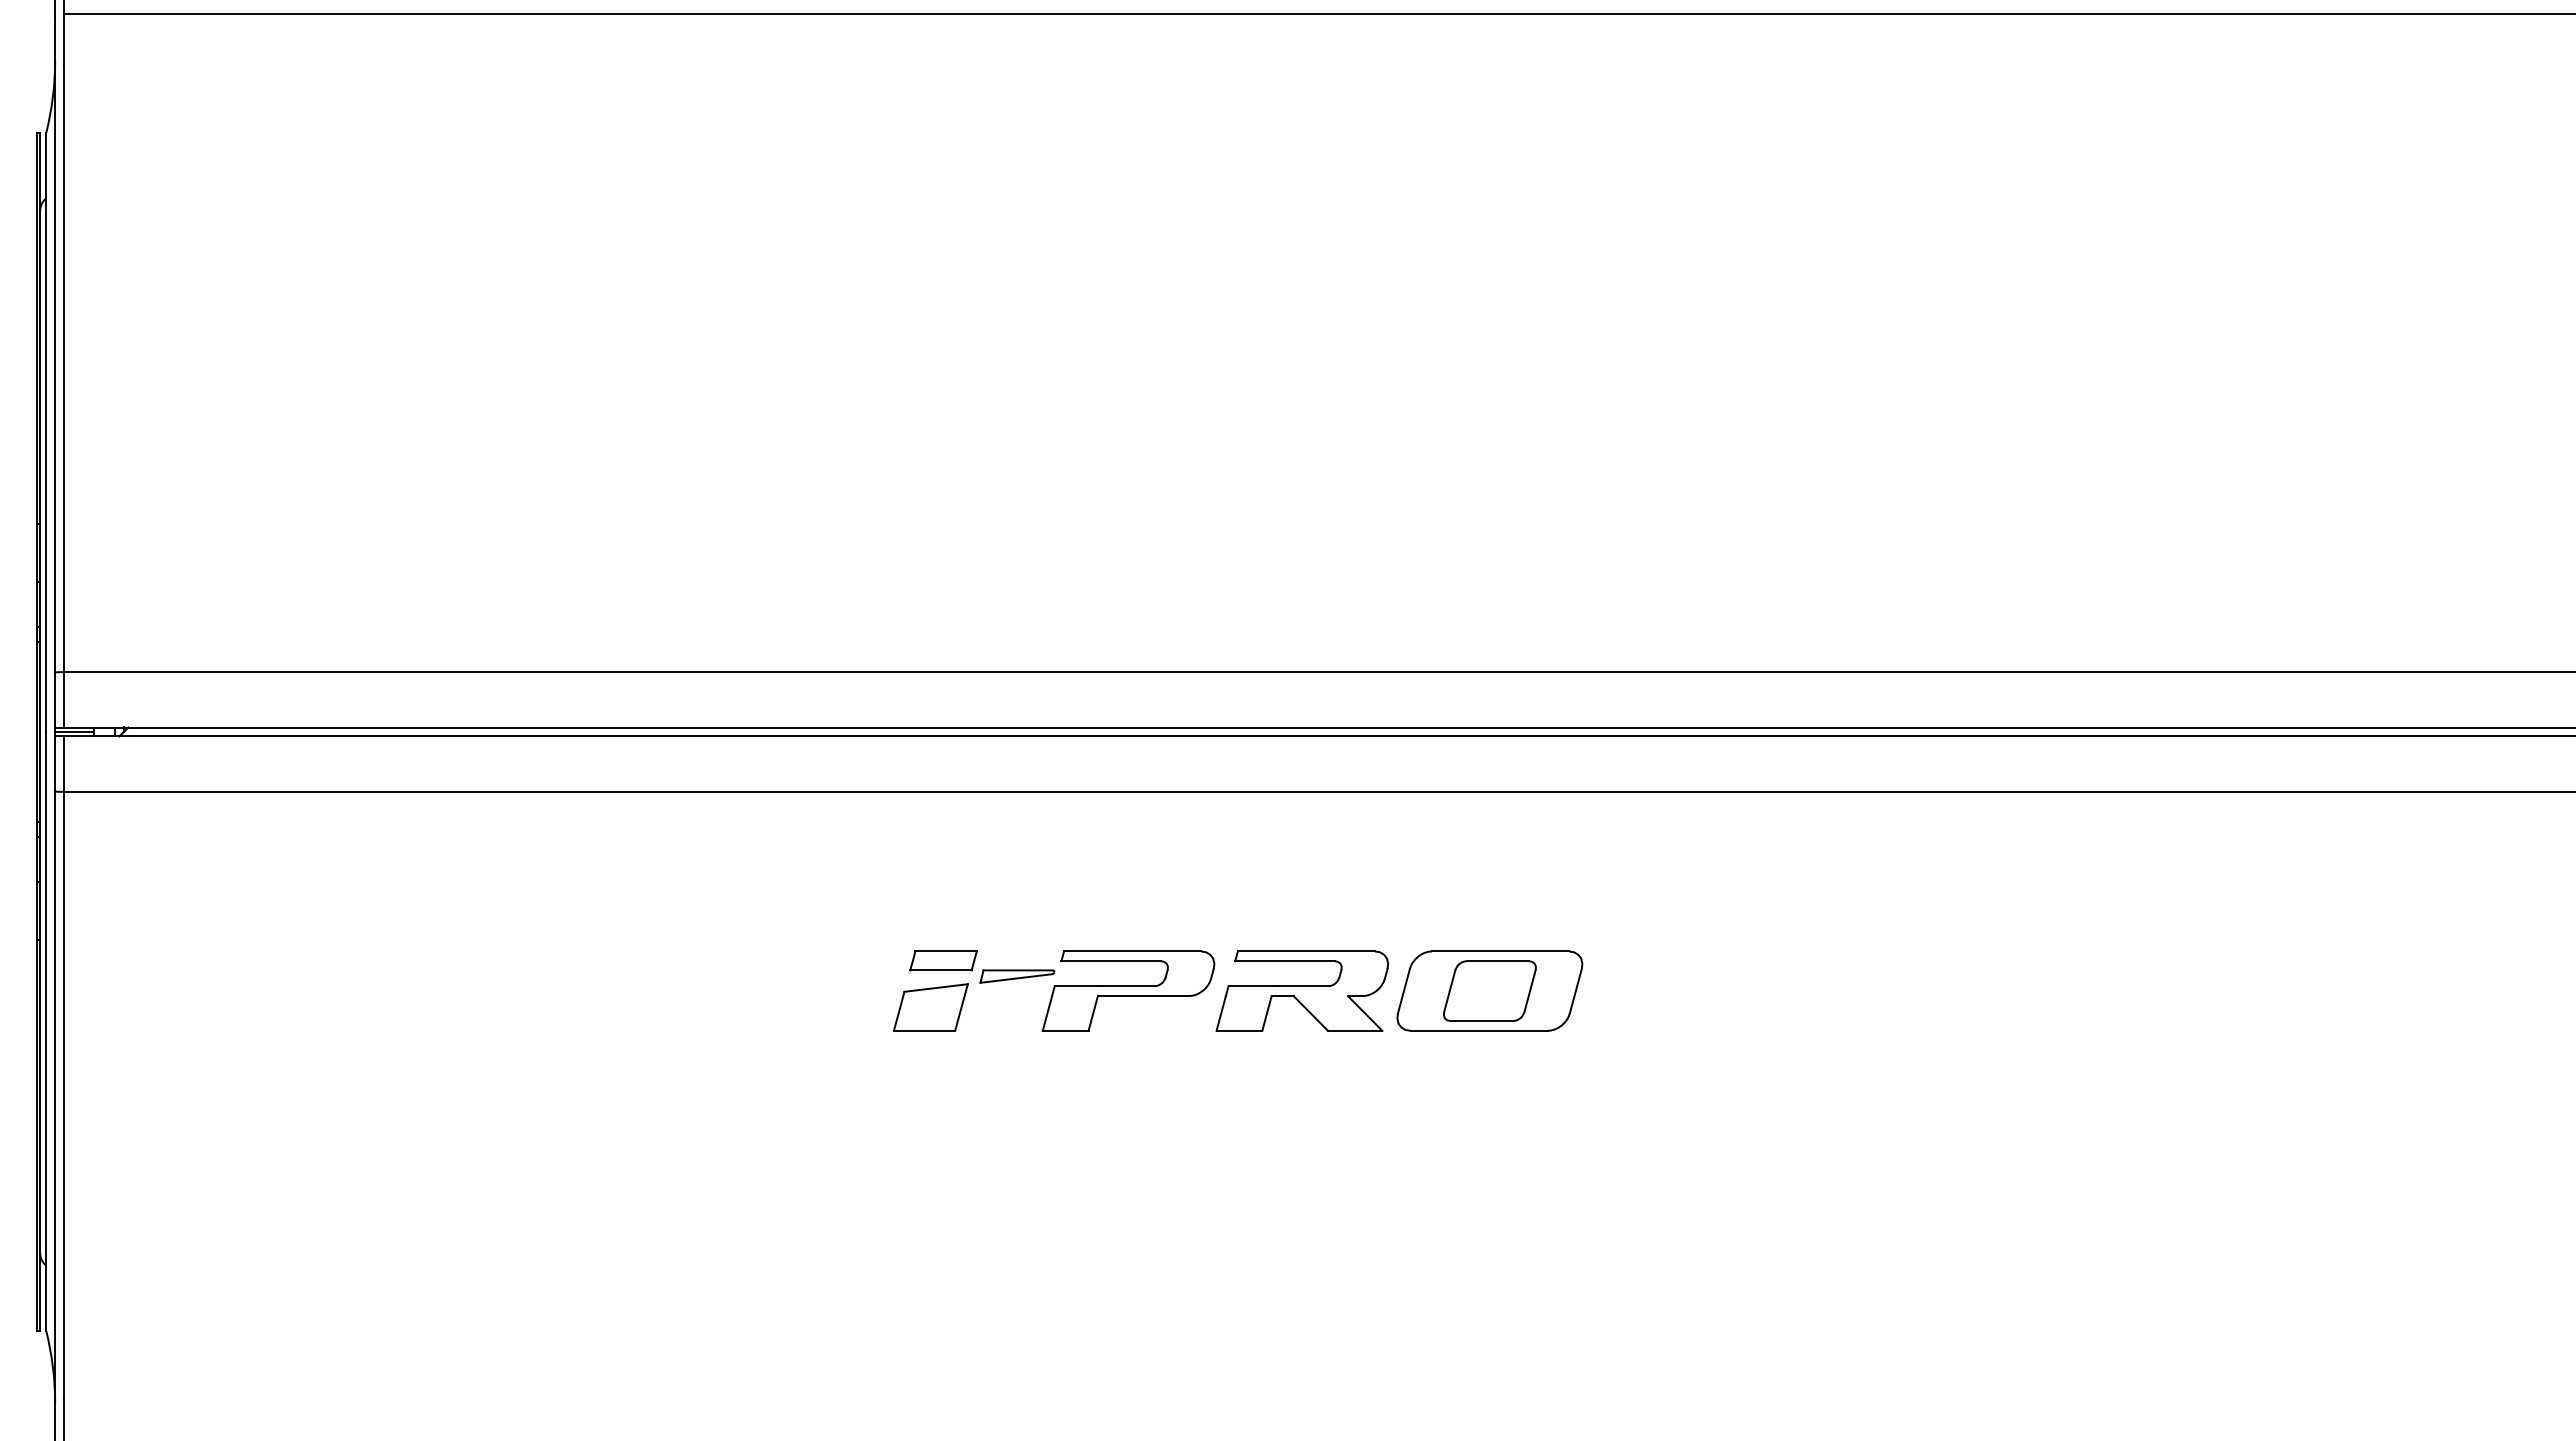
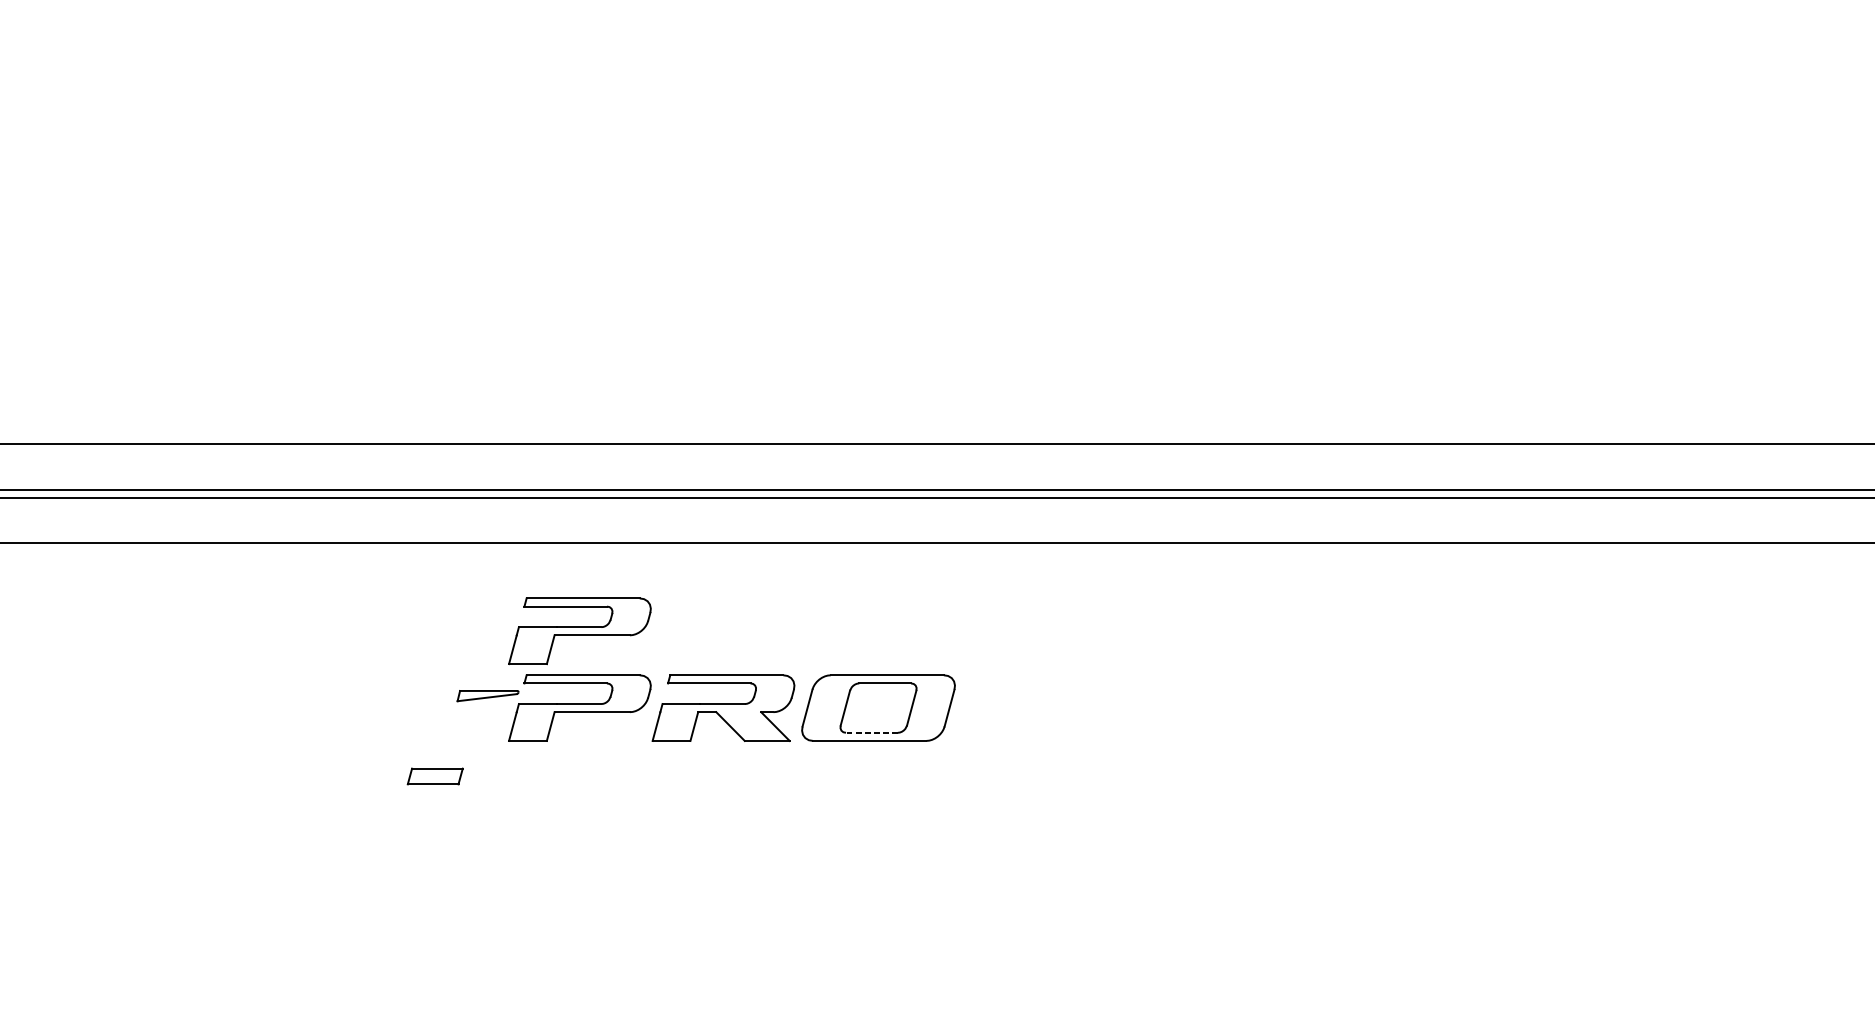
part: (1128, 897) -> (579, 630), added
part: (943, 960) -> (435, 776), moved
part: (930, 1007) -> (416, 721), removed
line: (1481, 1021) -> (871, 733), solid -> dashed

